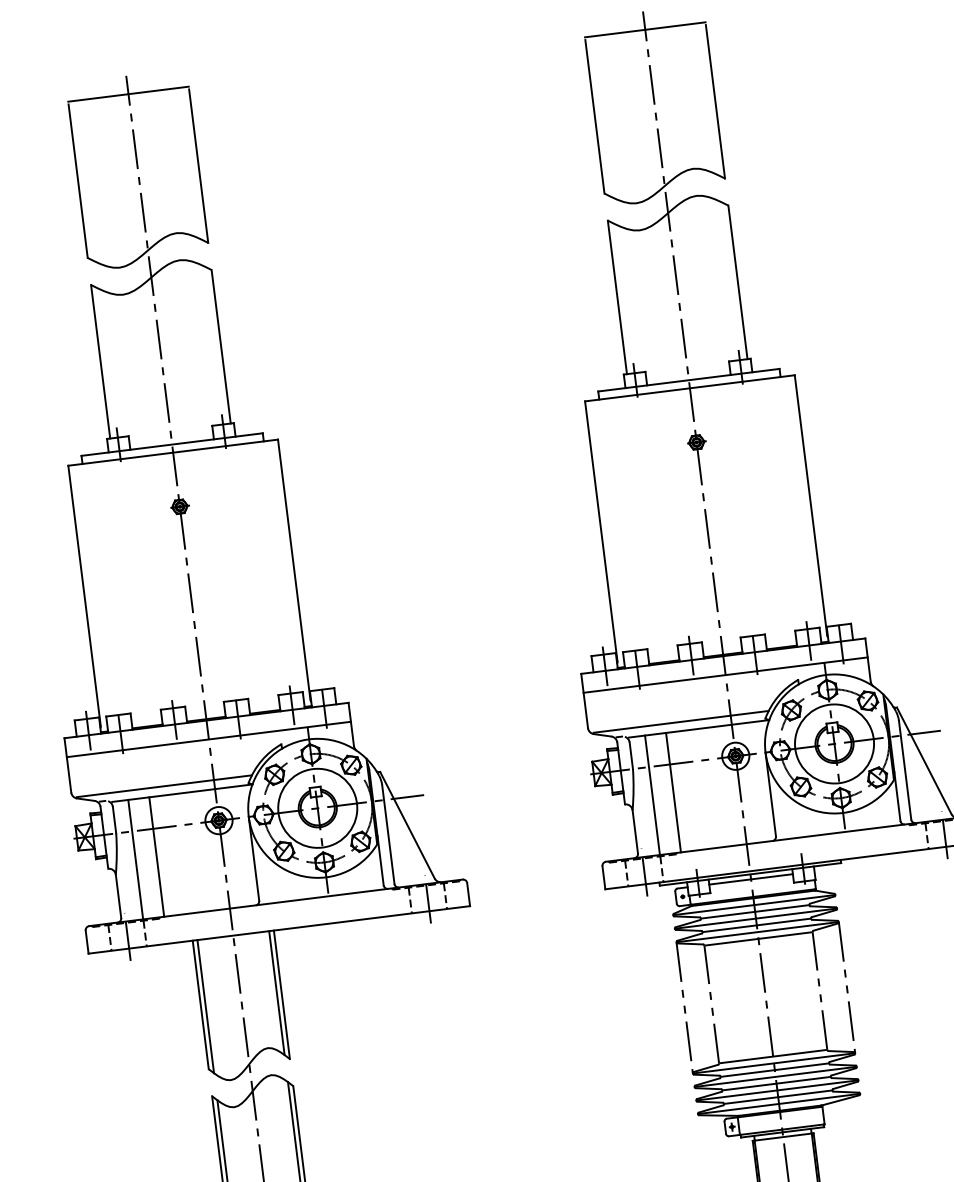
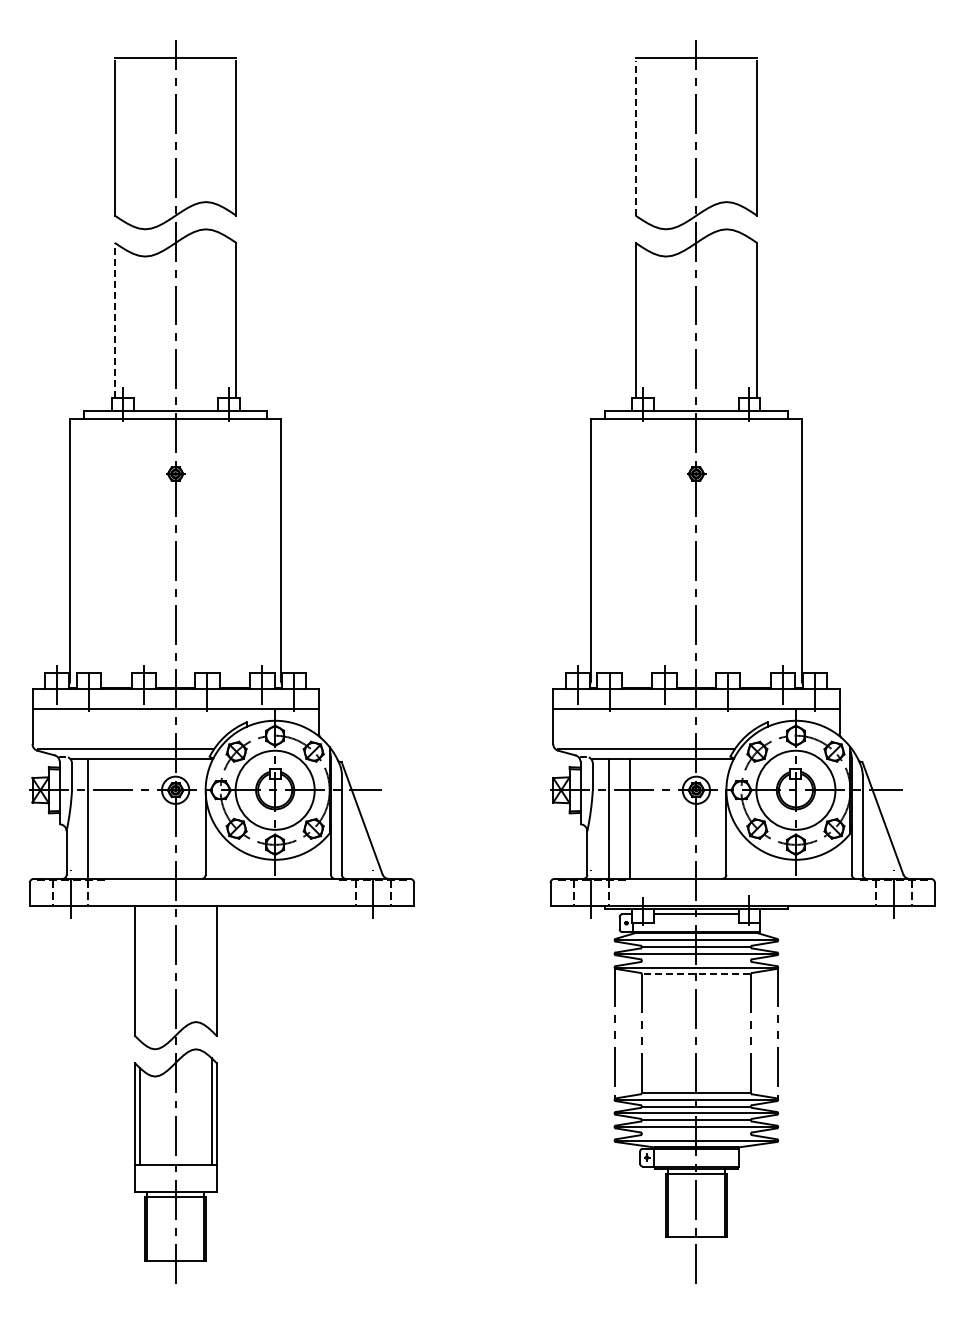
line: (594, 116) -> (635, 137), solid -> dashed
line: (100, 361) -> (114, 319), solid -> dashed
line: (156, 856) -> (109, 818), removed
line: (756, 925) -> (696, 960), removed
line: (757, 939) -> (695, 974), solid -> dashed
line: (276, 993) -> (211, 968), removed
line: (205, 1006) -> (139, 973), removed
line: (778, 1096) -> (696, 1133), removed

